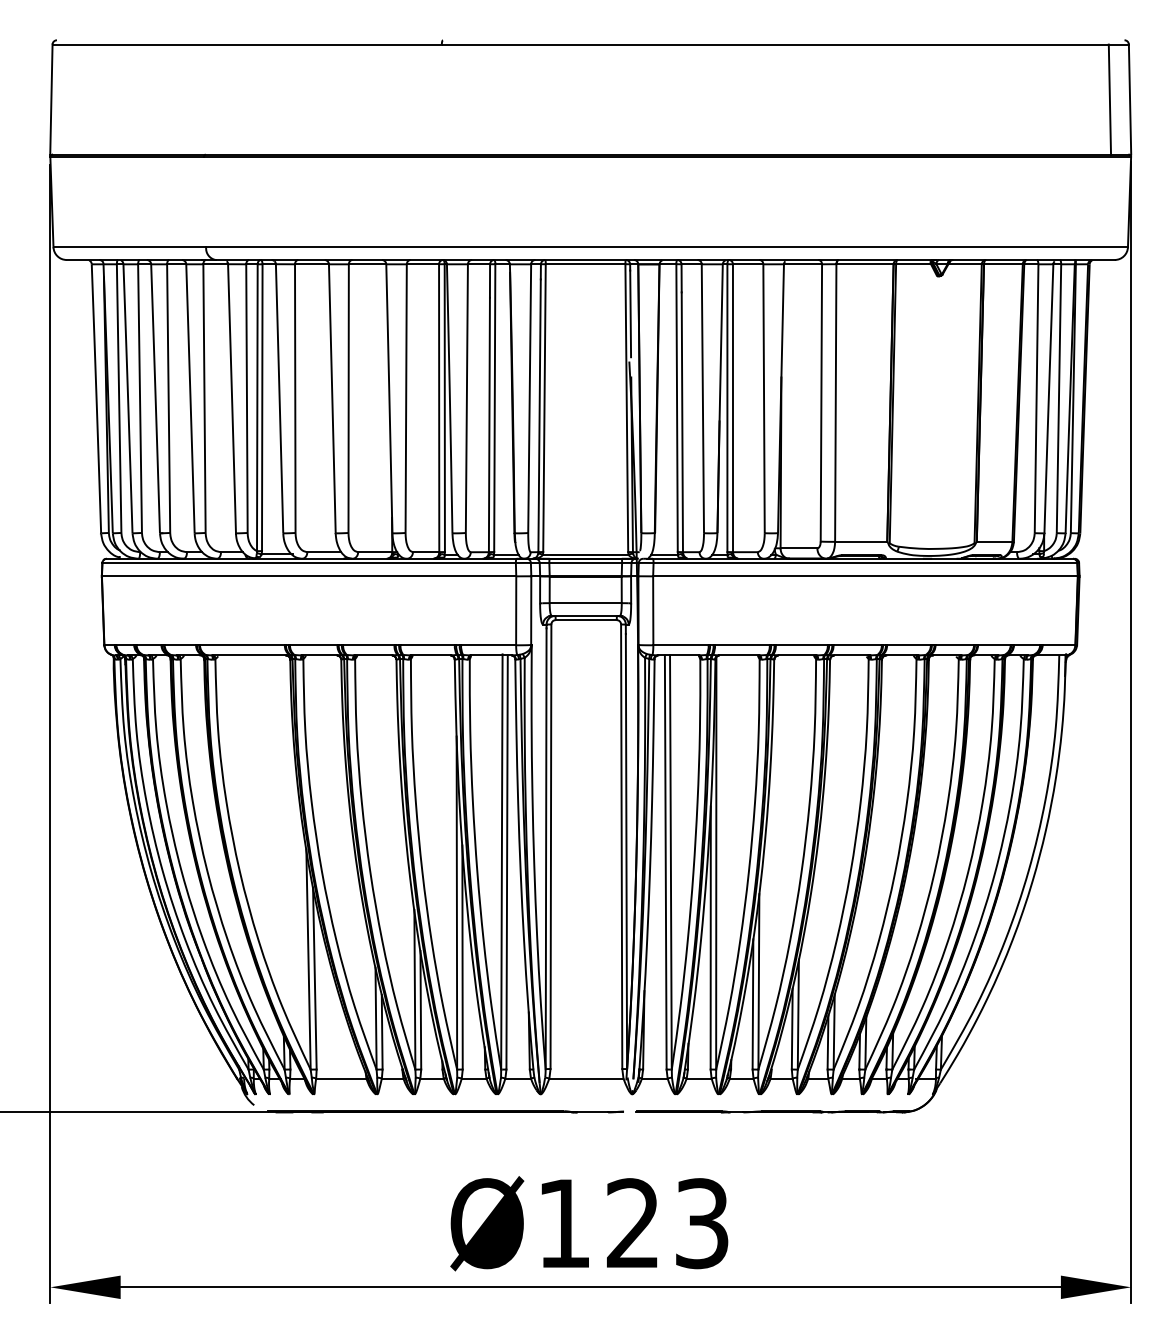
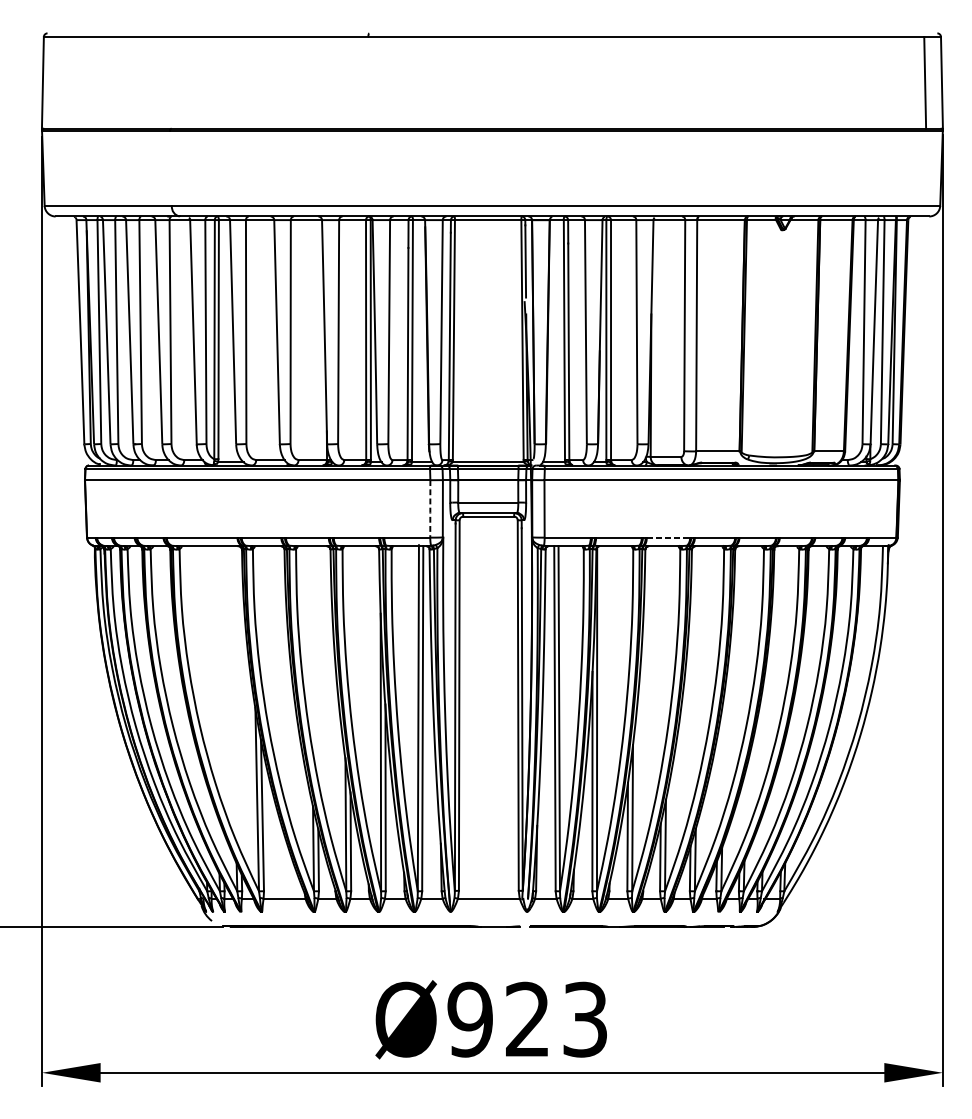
line: (516, 611) -> (430, 509), solid -> dashed
line: (801, 645) -> (668, 537), solid -> dashed
text: (563, 1223) -> (469, 1019), Ø123 -> Ø923

